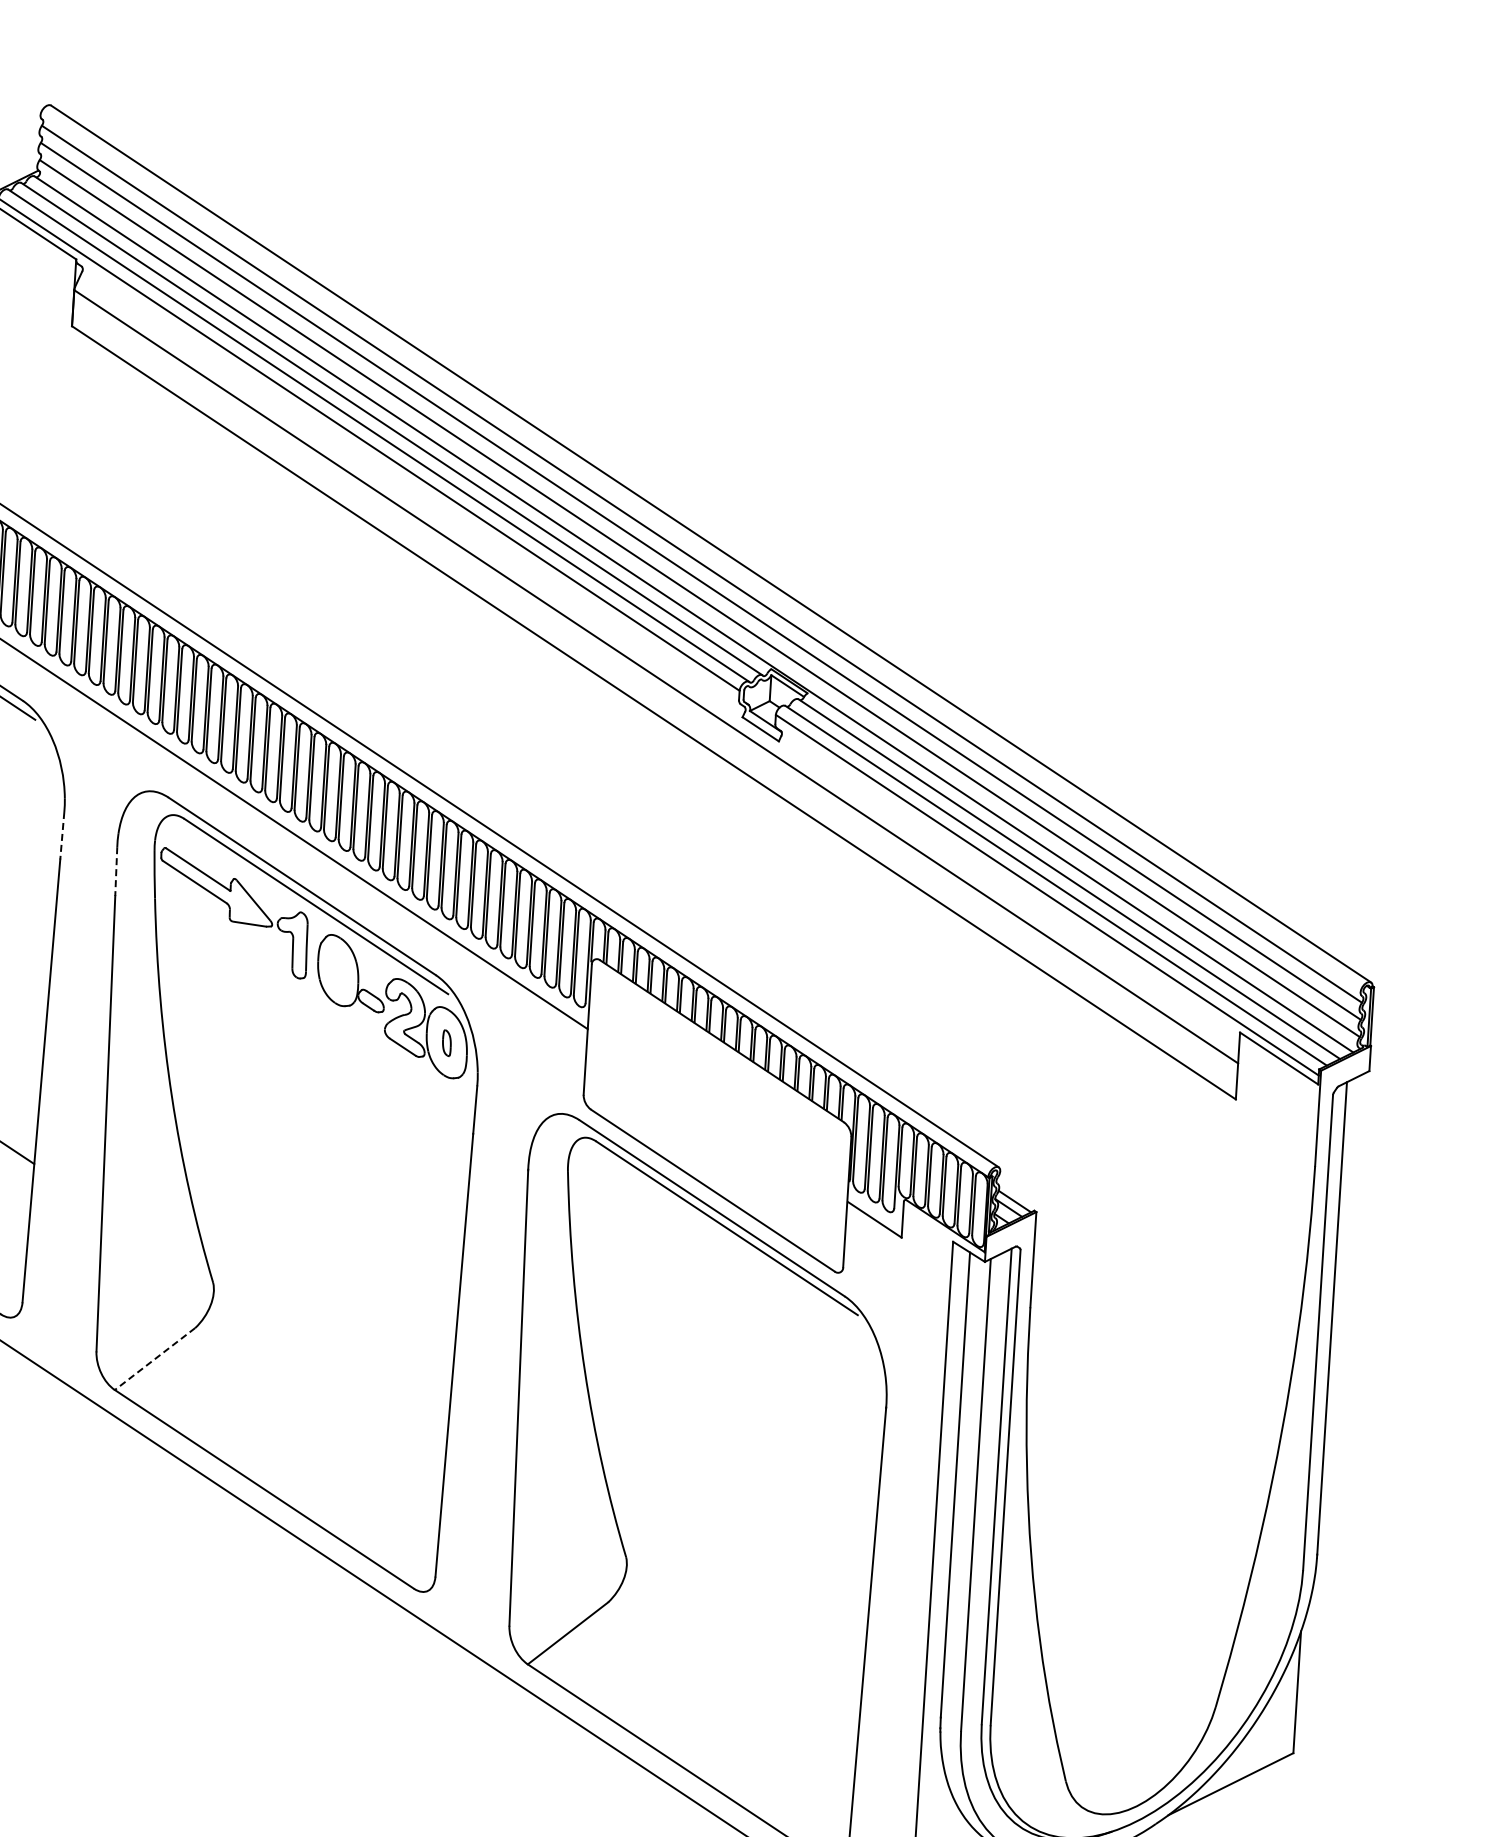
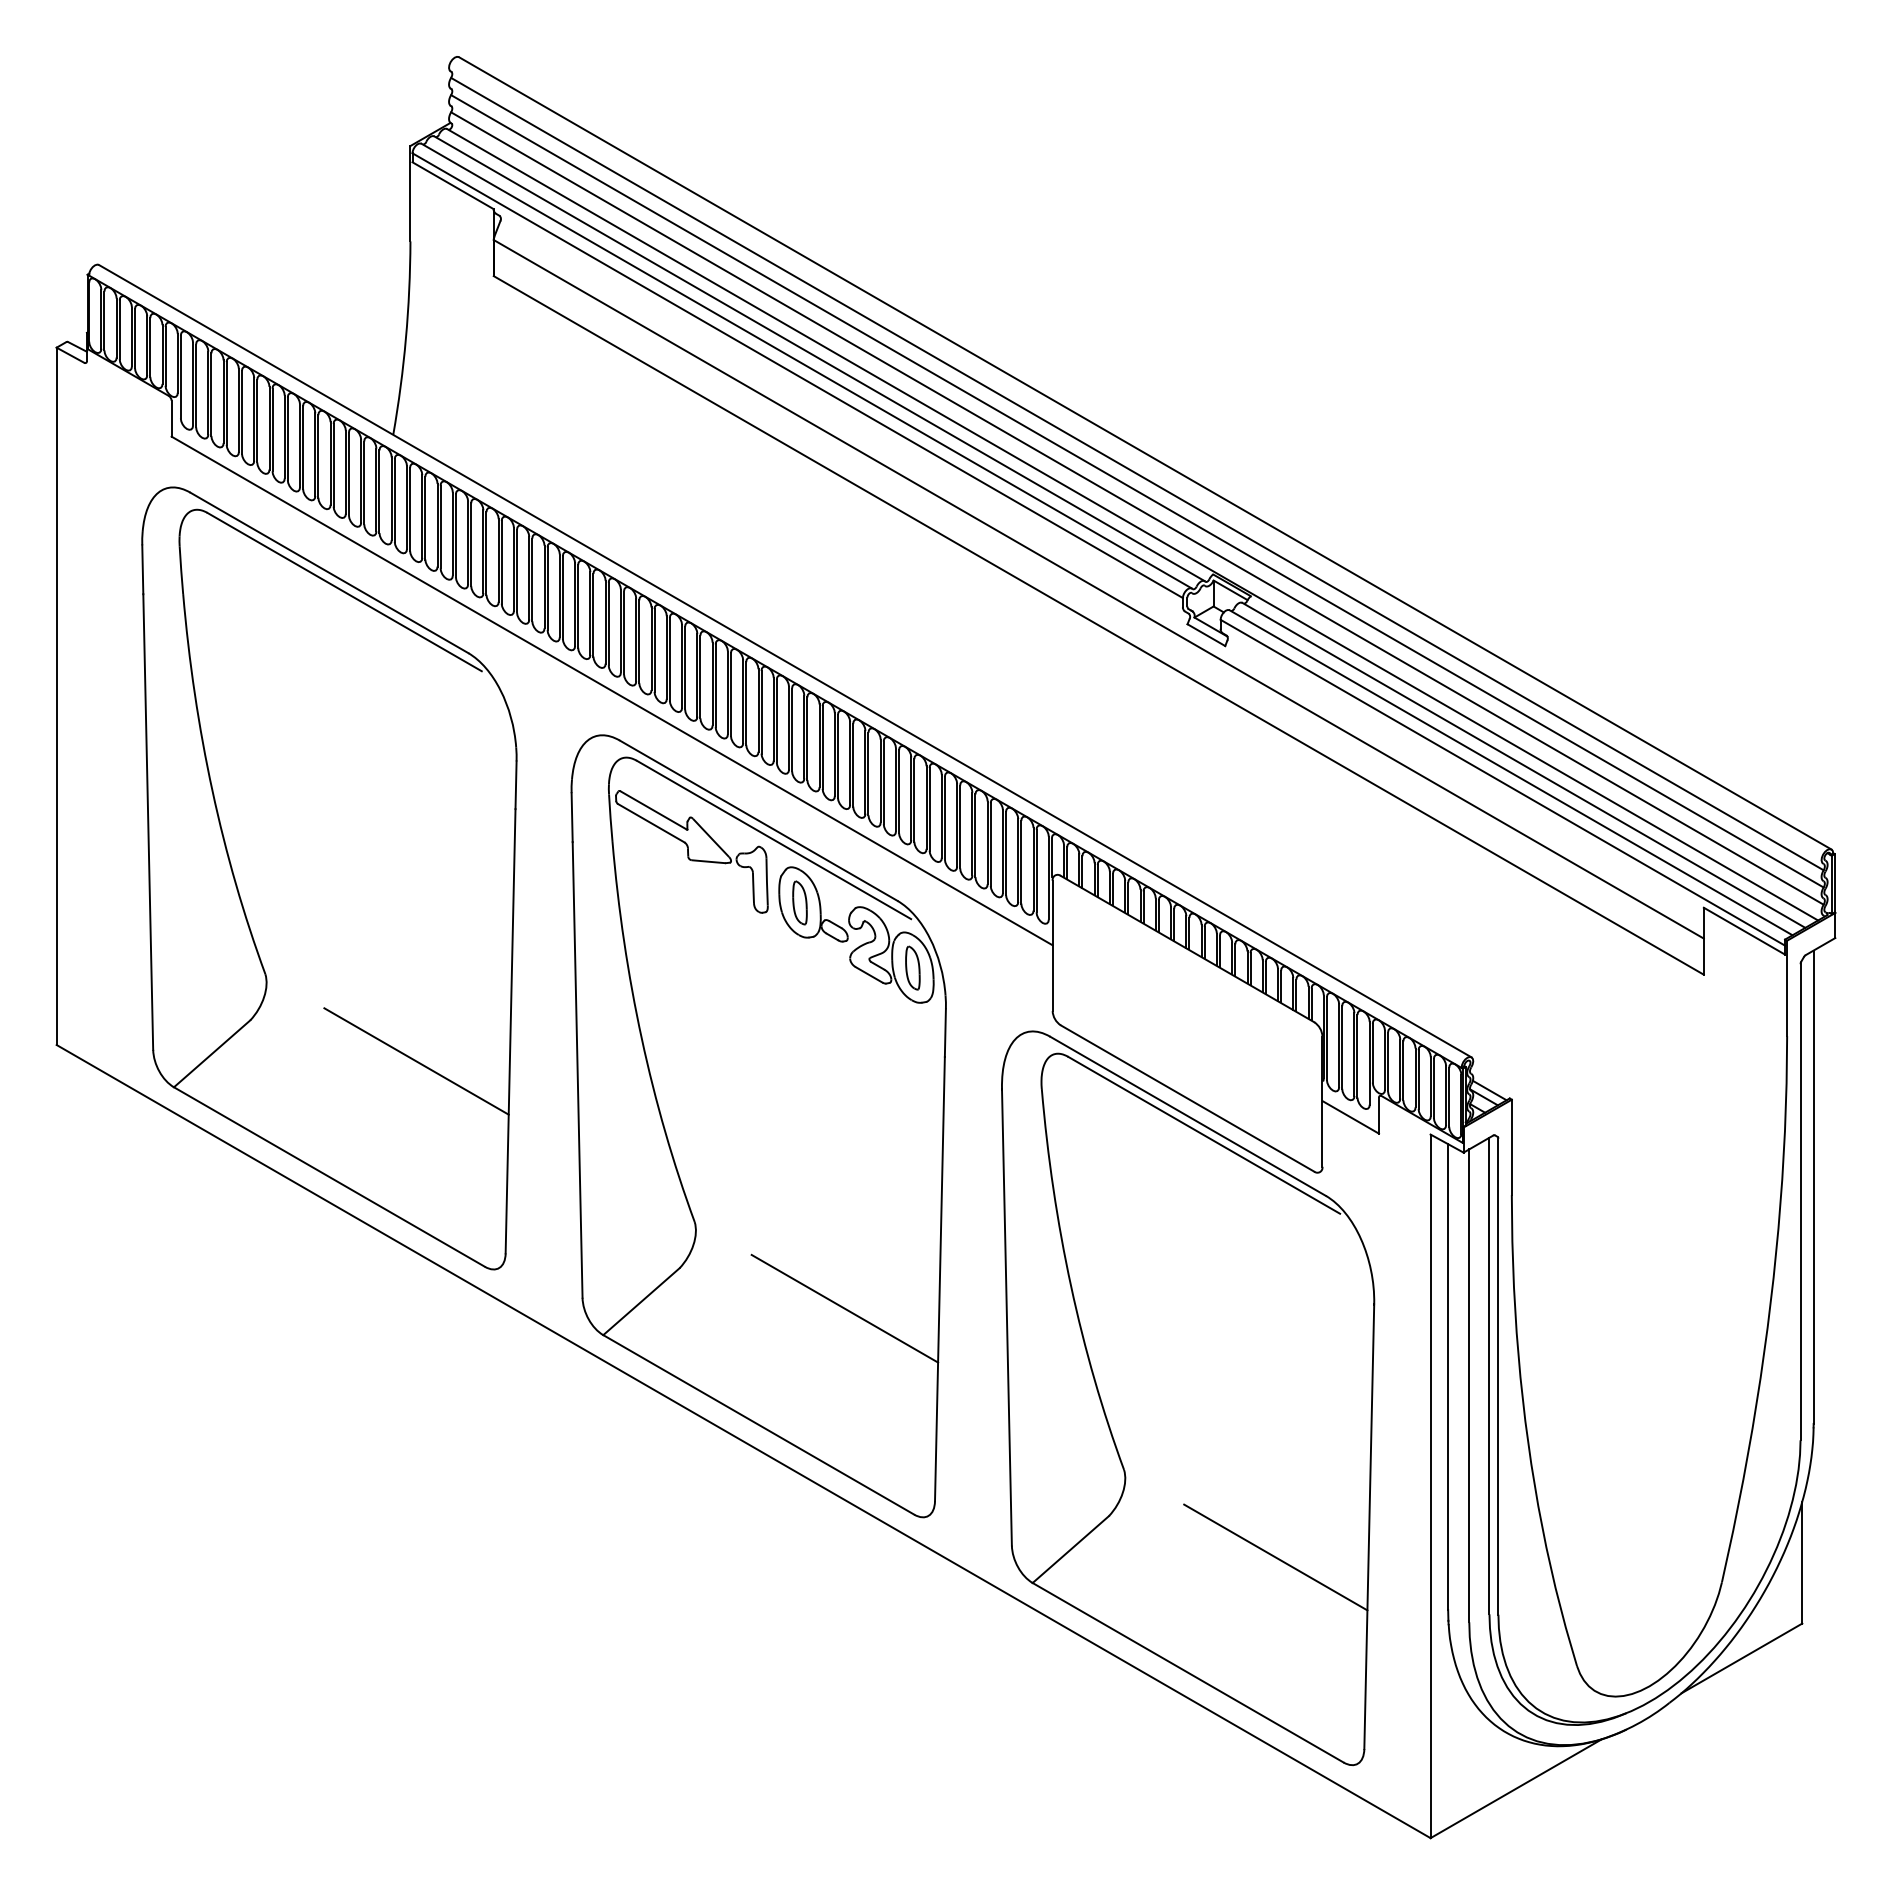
line: (62, 836) -> (516, 785), dashed -> solid
line: (116, 872) -> (572, 818), dashed -> solid
part: (337, 970) -> (799, 902), added
part: (446, 1042) -> (912, 967), size x1.67
line: (155, 1358) -> (641, 1301), dashed -> solid
line: (357, 1378) -> (844, 1308), added
line: (771, 1654) -> (1275, 1557), added

